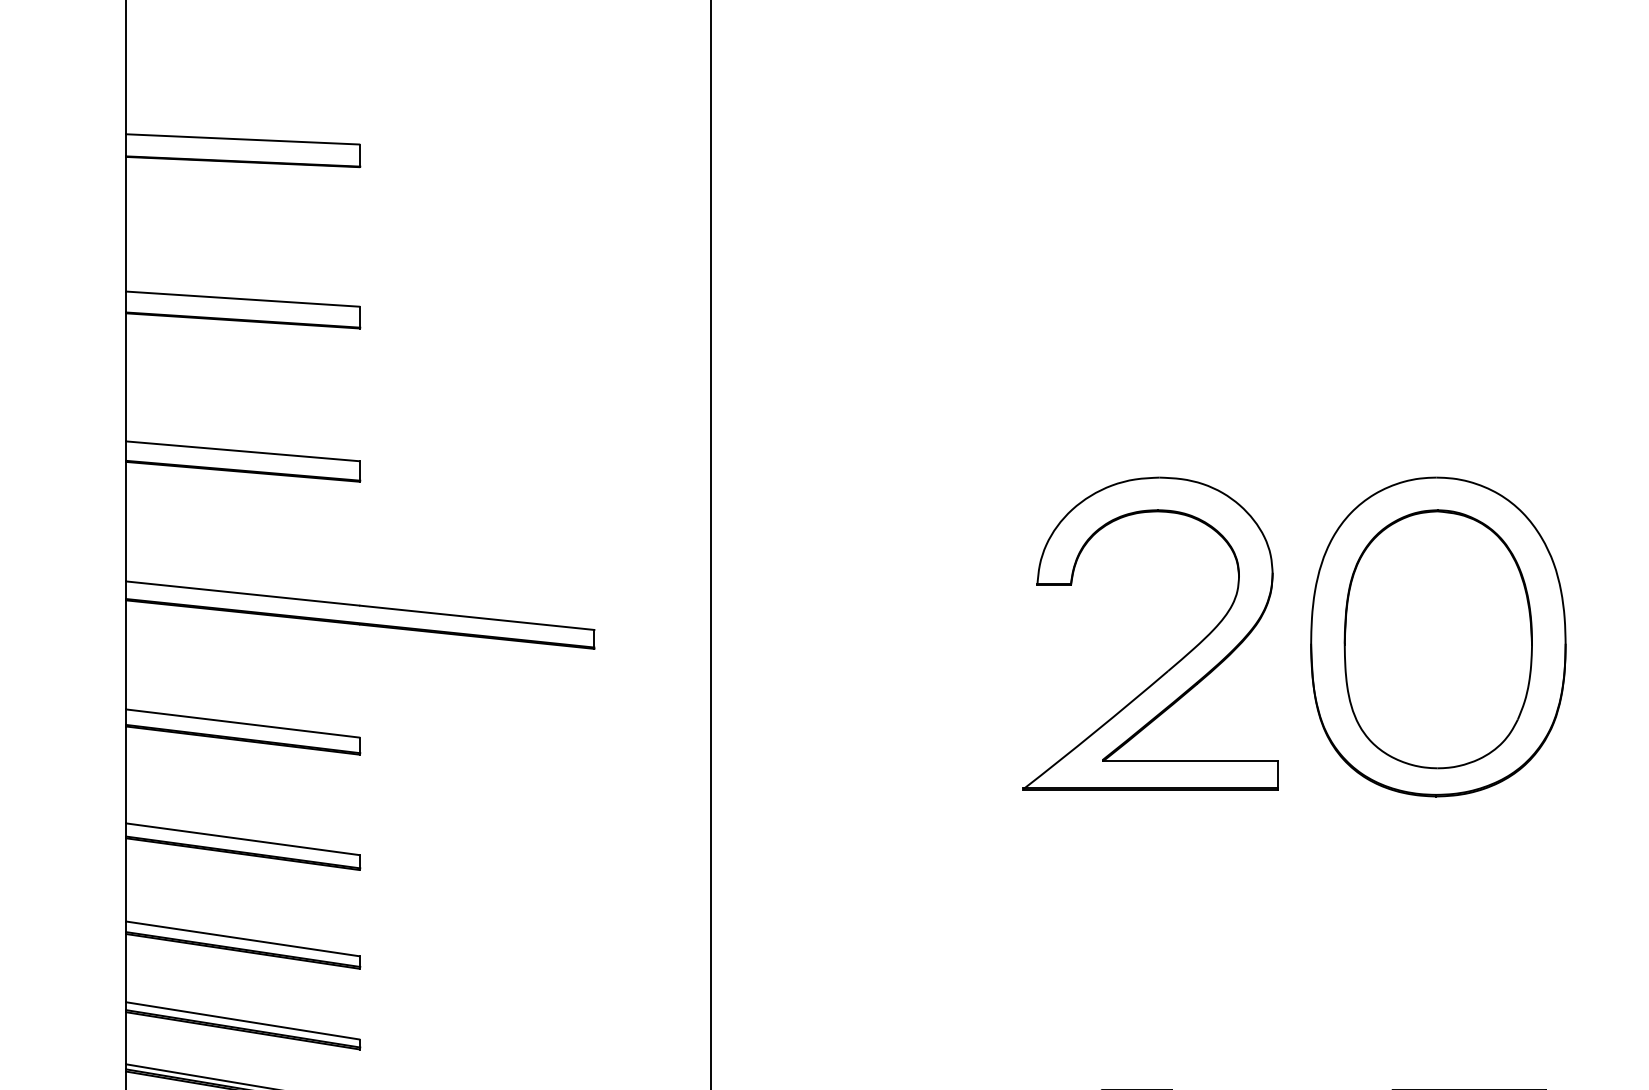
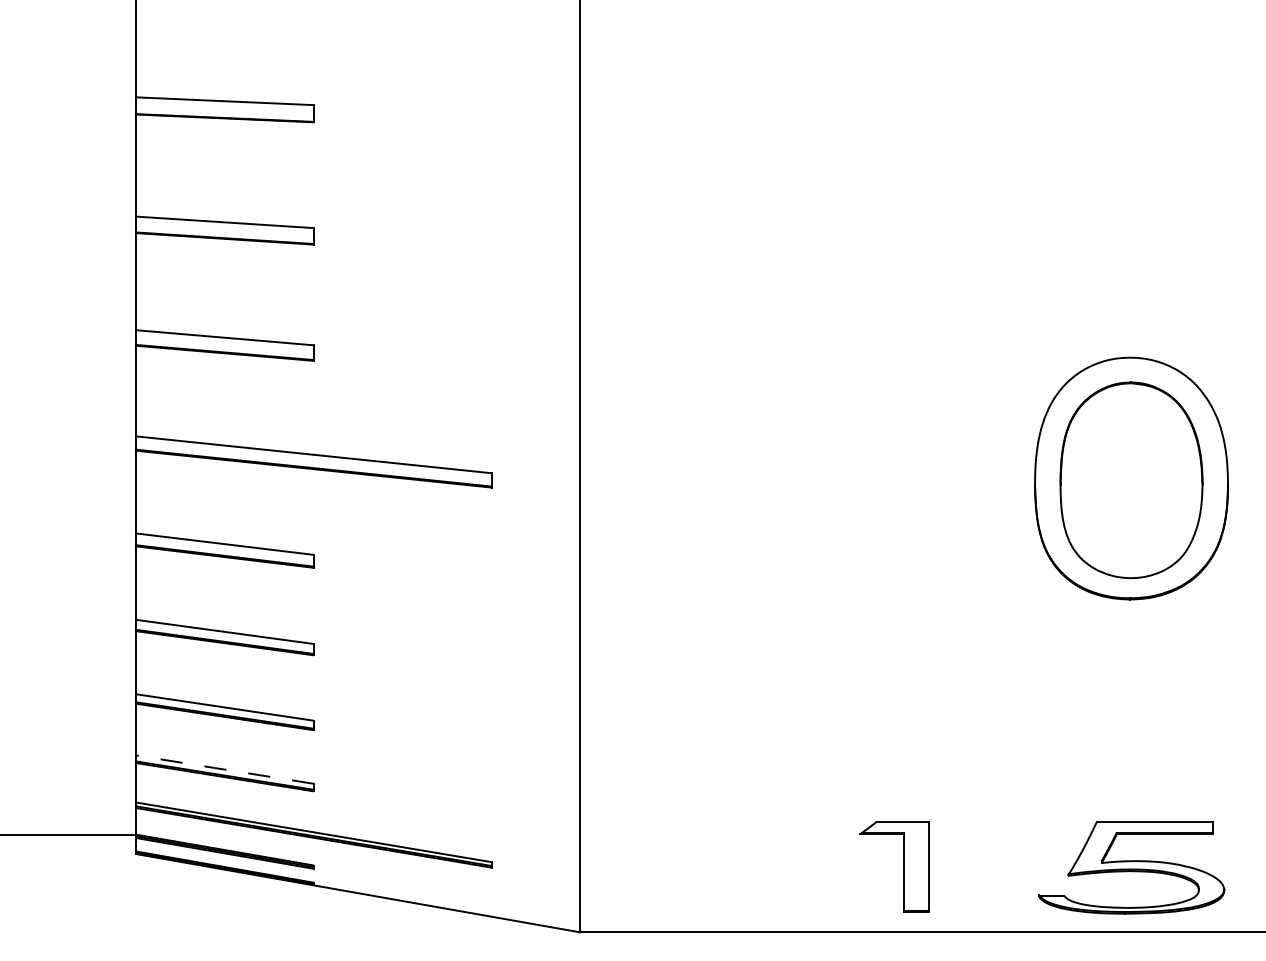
part: (1173, 664) -> (930, 499), removed
line: (242, 1020) -> (224, 769), solid -> dashed

